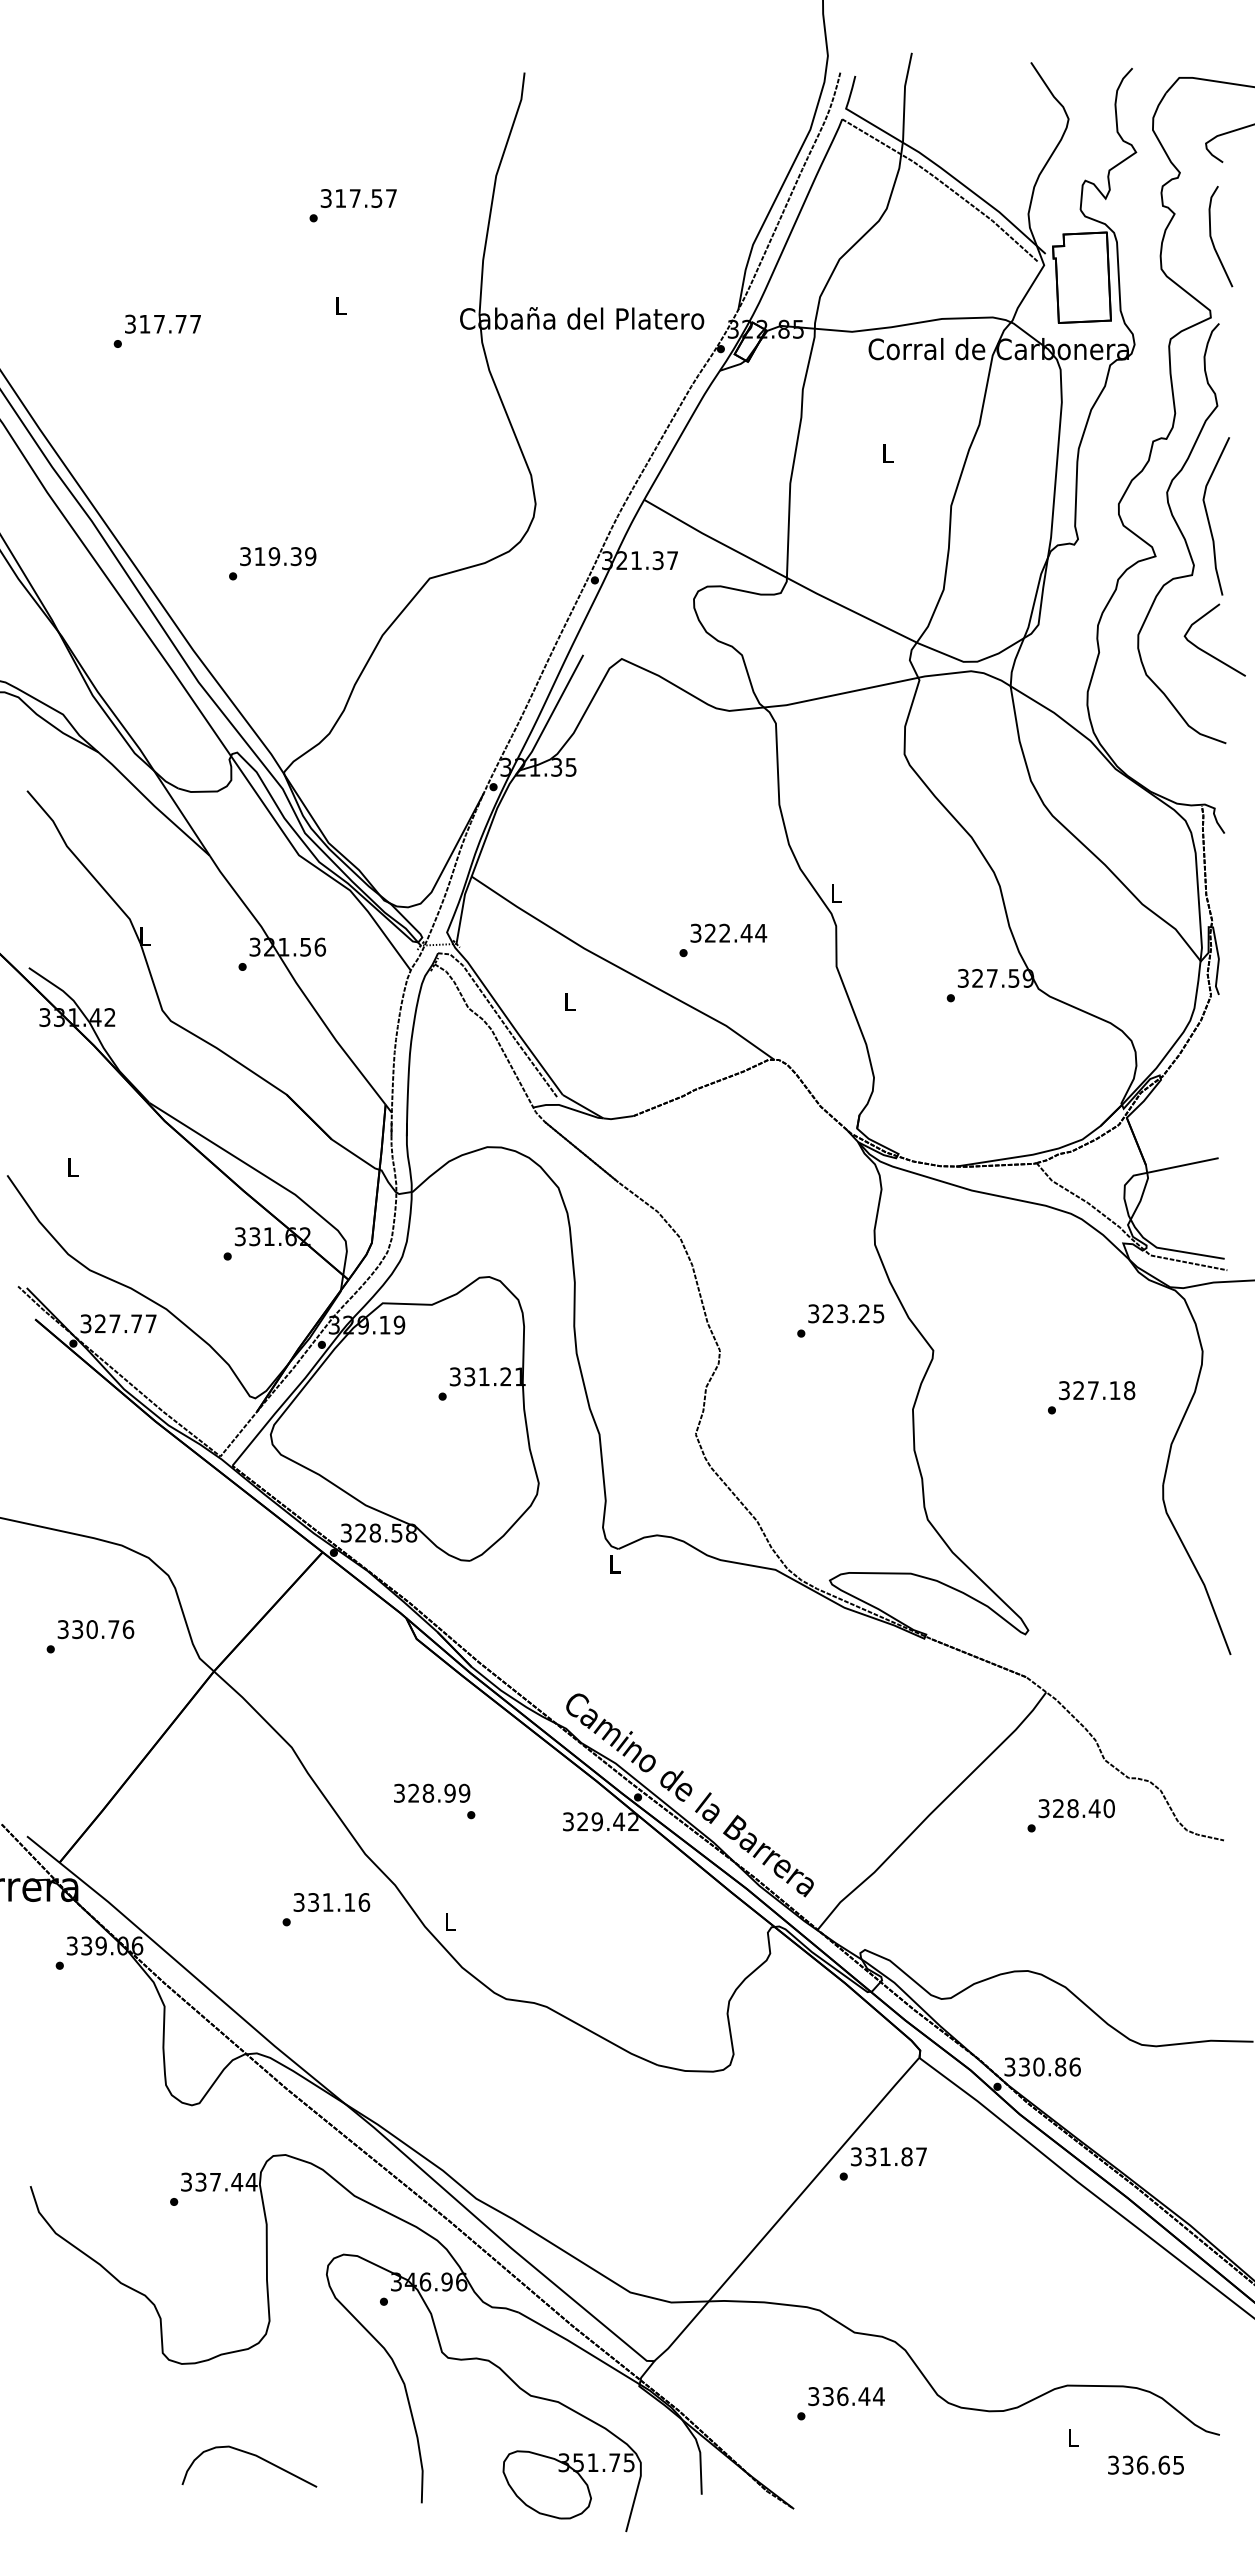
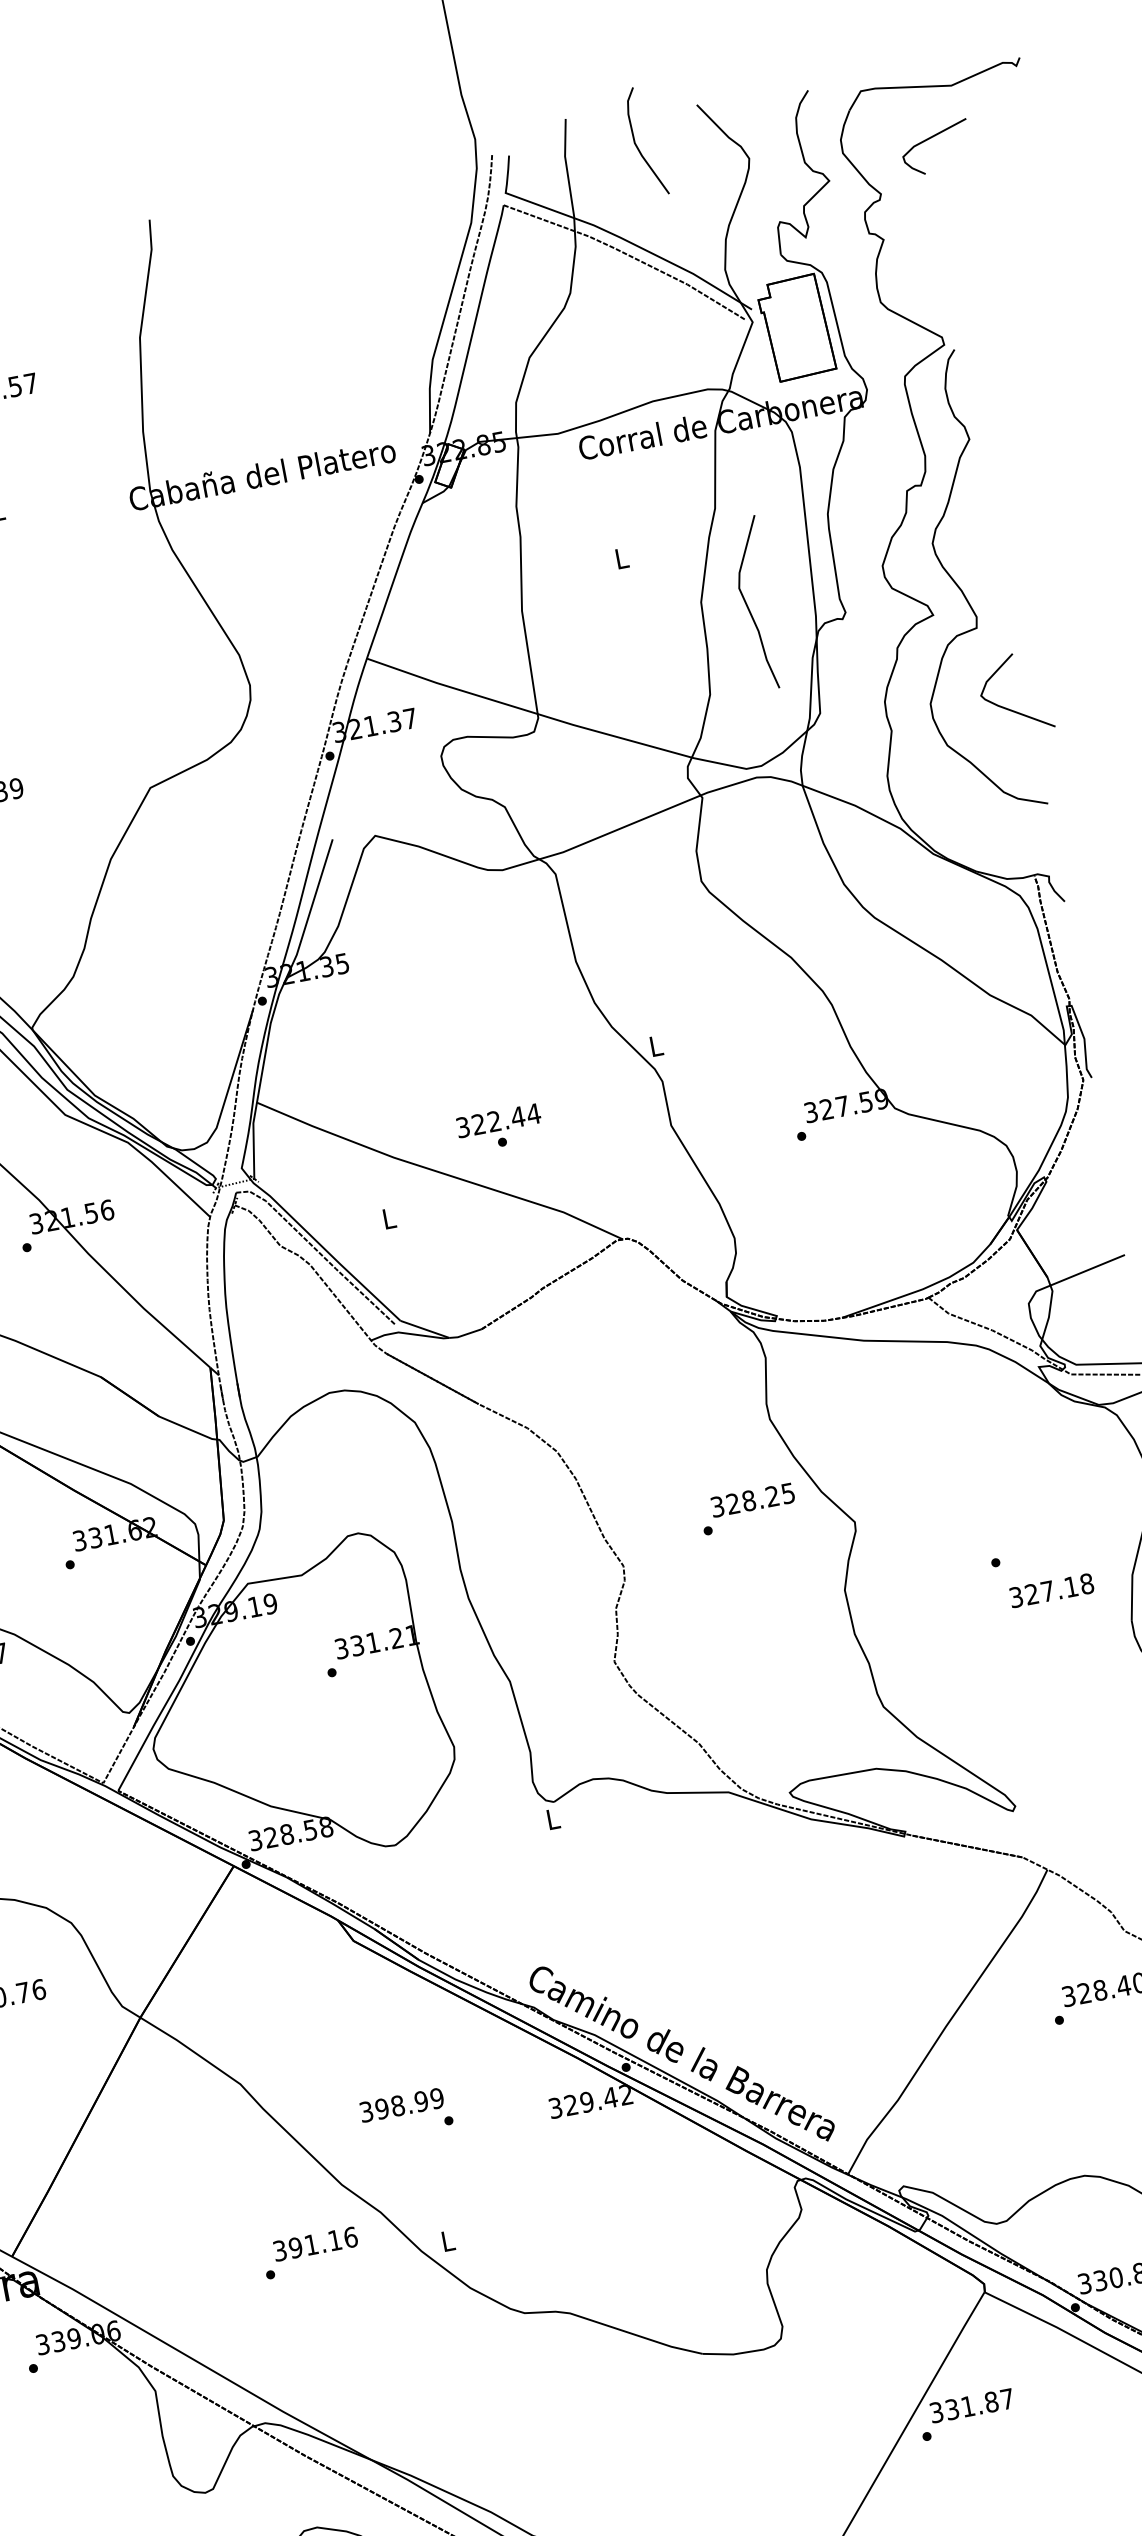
curve: (1212, 238) -> (637, 145), moved
curve: (1209, 519) -> (749, 608), moved
text: (728, 932) -> (498, 1119), moved
text: (842, 1313) -> (748, 1500), 323.25 -> 328.25
text: (1097, 1390) -> (1052, 1590), moved
text: (413, 1793) -> (381, 2109), 328.99 -> 398.99
text: (313, 1902) -> (295, 2247), 331.16 -> 391.16

